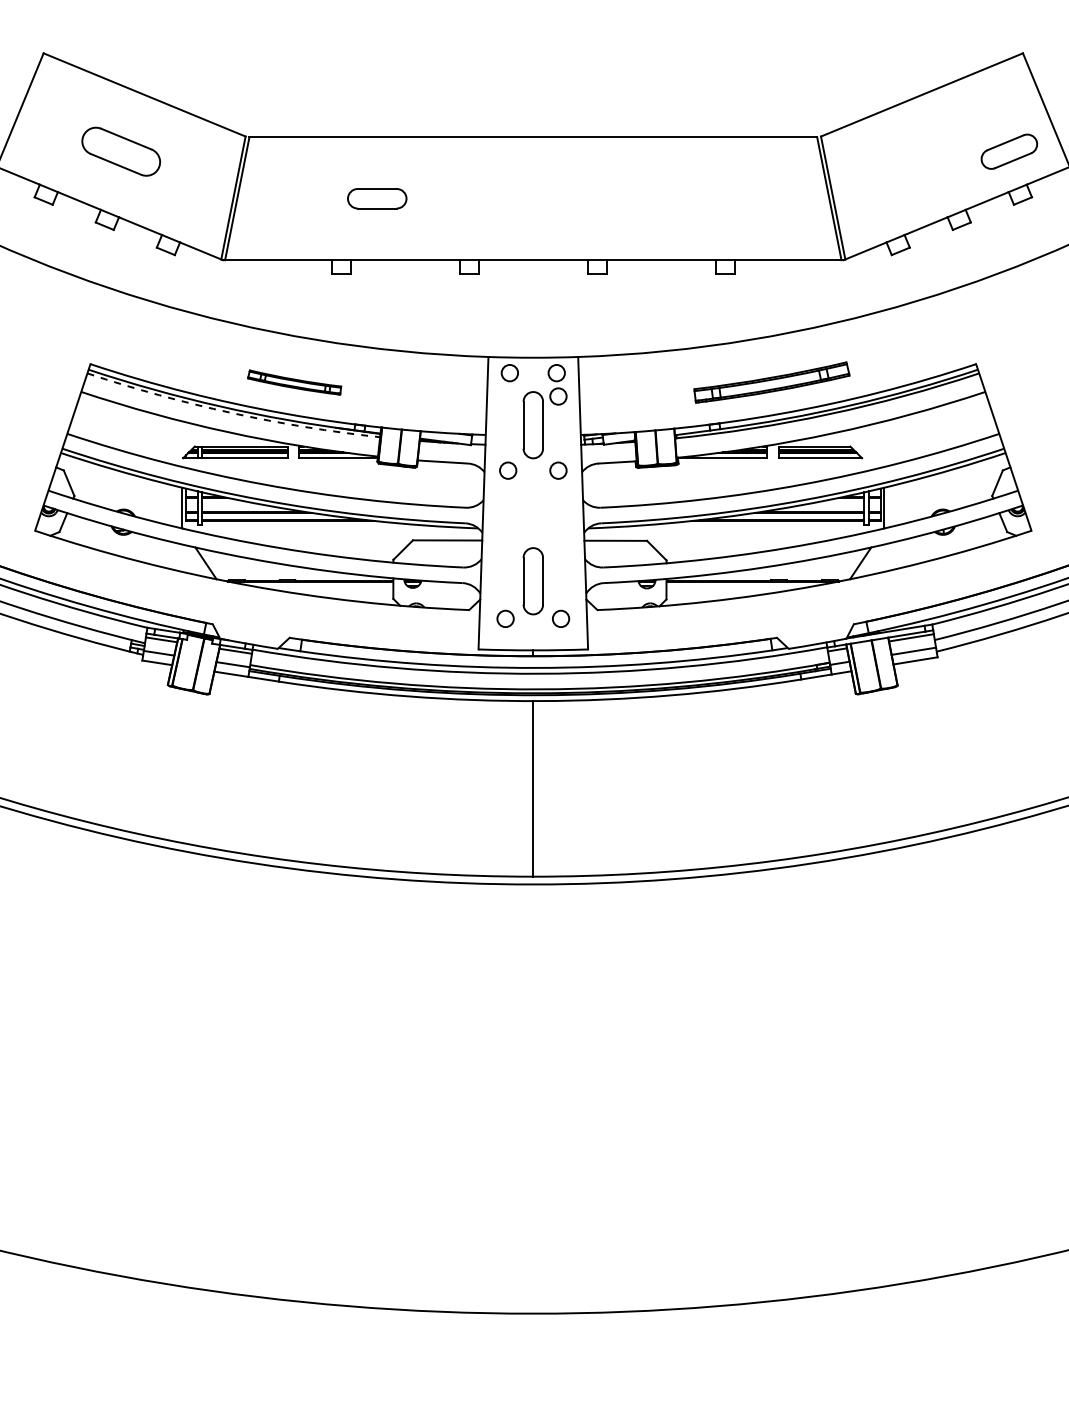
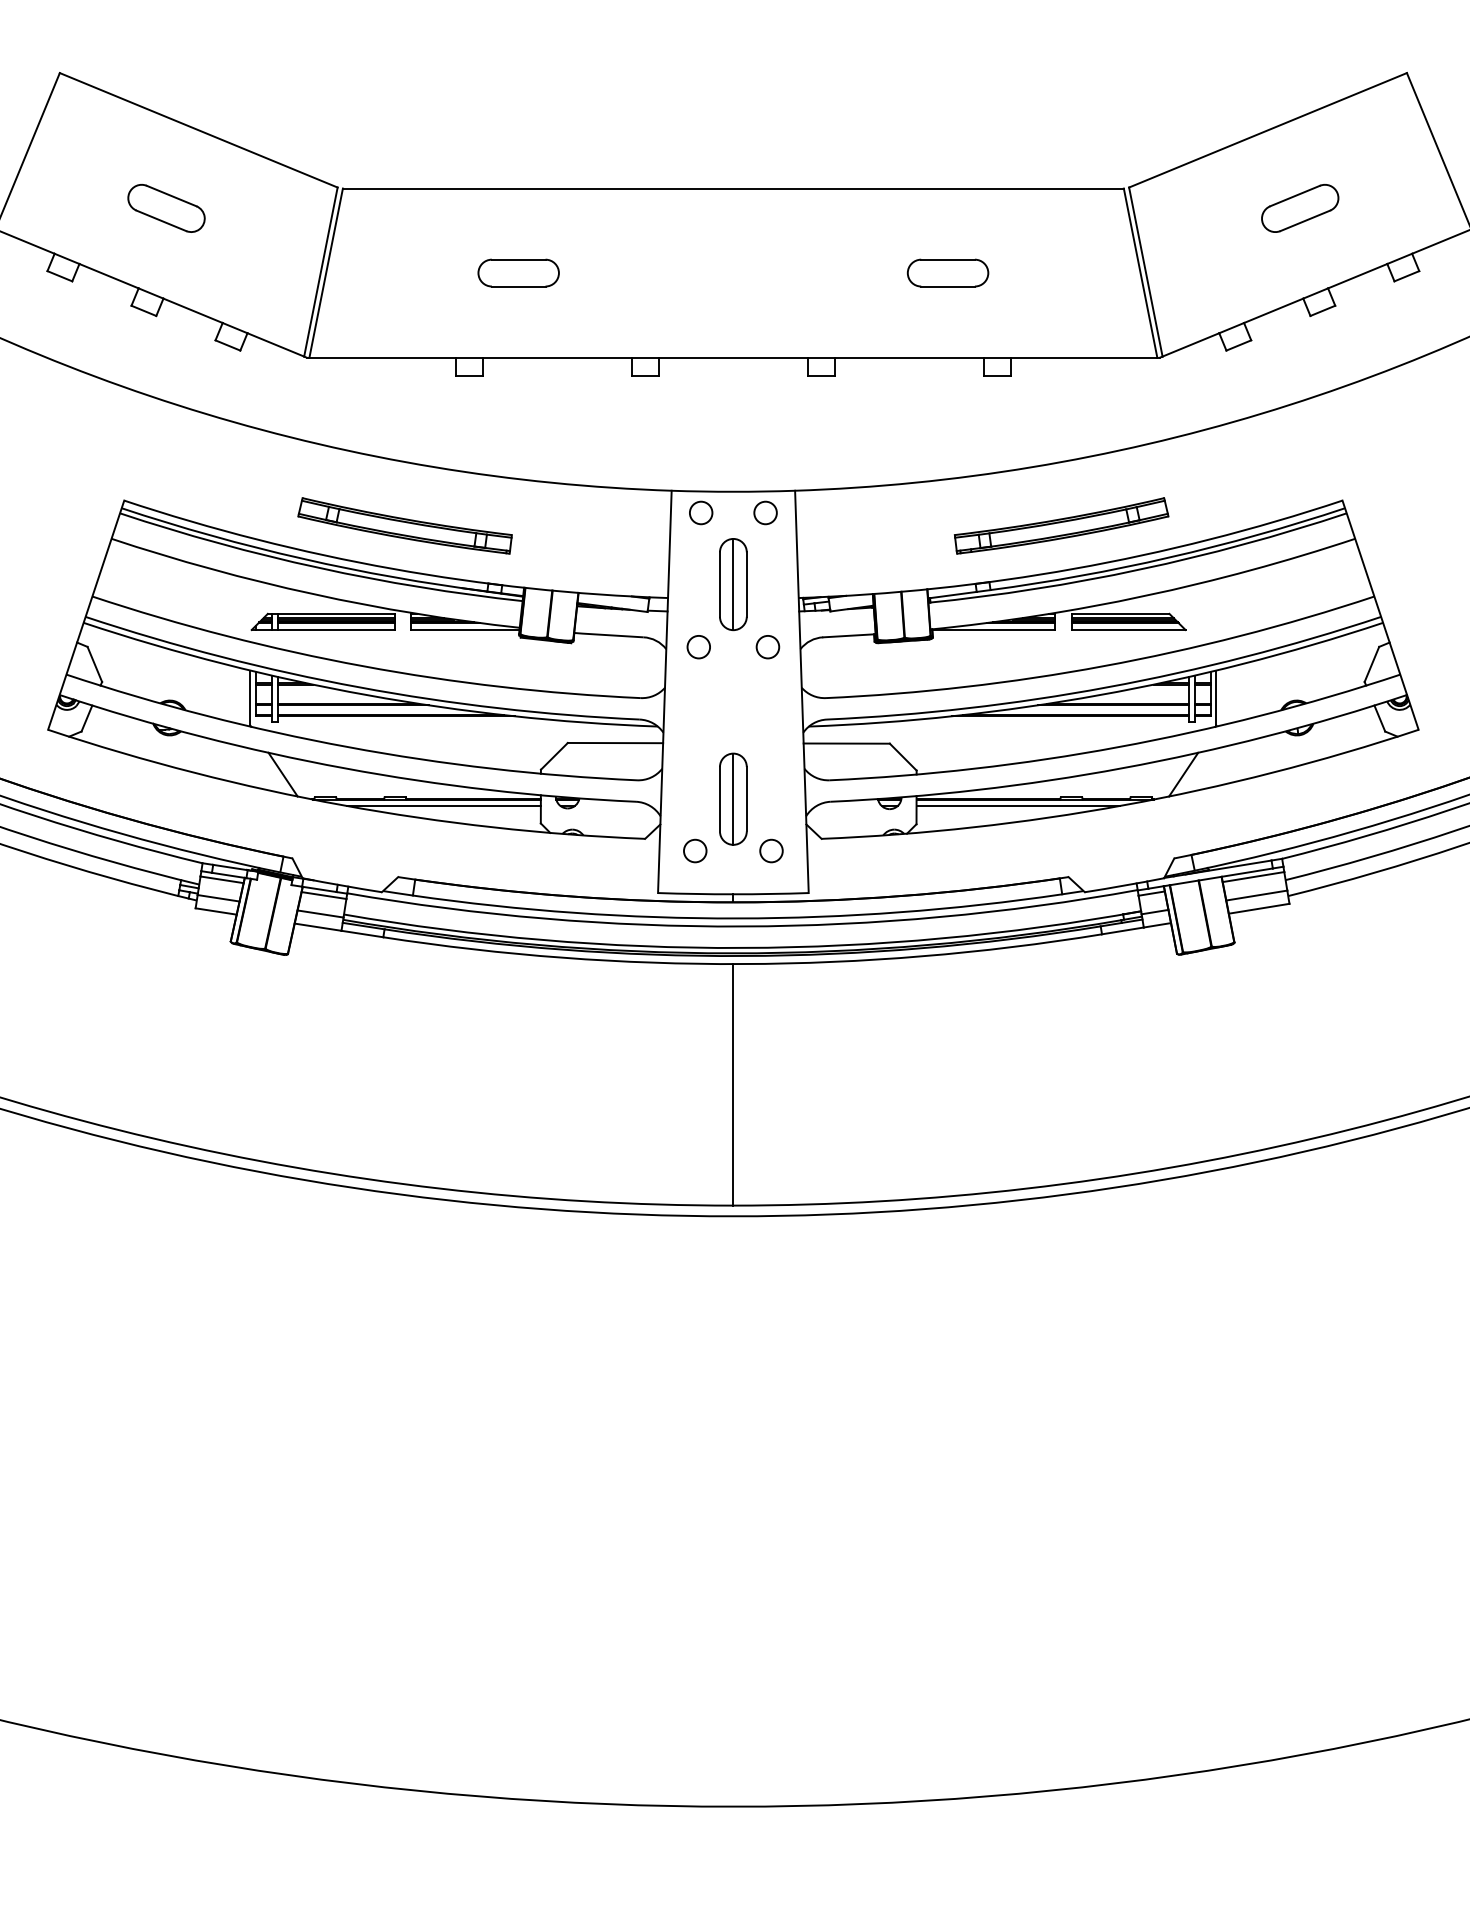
part: (121, 151) -> (166, 208), size x0.71
part: (1009, 151) -> (1300, 208), moved
part: (688, 198) -> (947, 272), added
part: (294, 382) -> (404, 525), size x1.67
circle: (558, 396) -> (767, 545), removed
arc: (232, 412) -> (319, 567), dashed -> solid
line: (533, 425) -> (733, 584), added
line: (533, 580) -> (733, 798), added
line: (322, 586) -> (443, 806), added
line: (739, 586) -> (1017, 806), added

